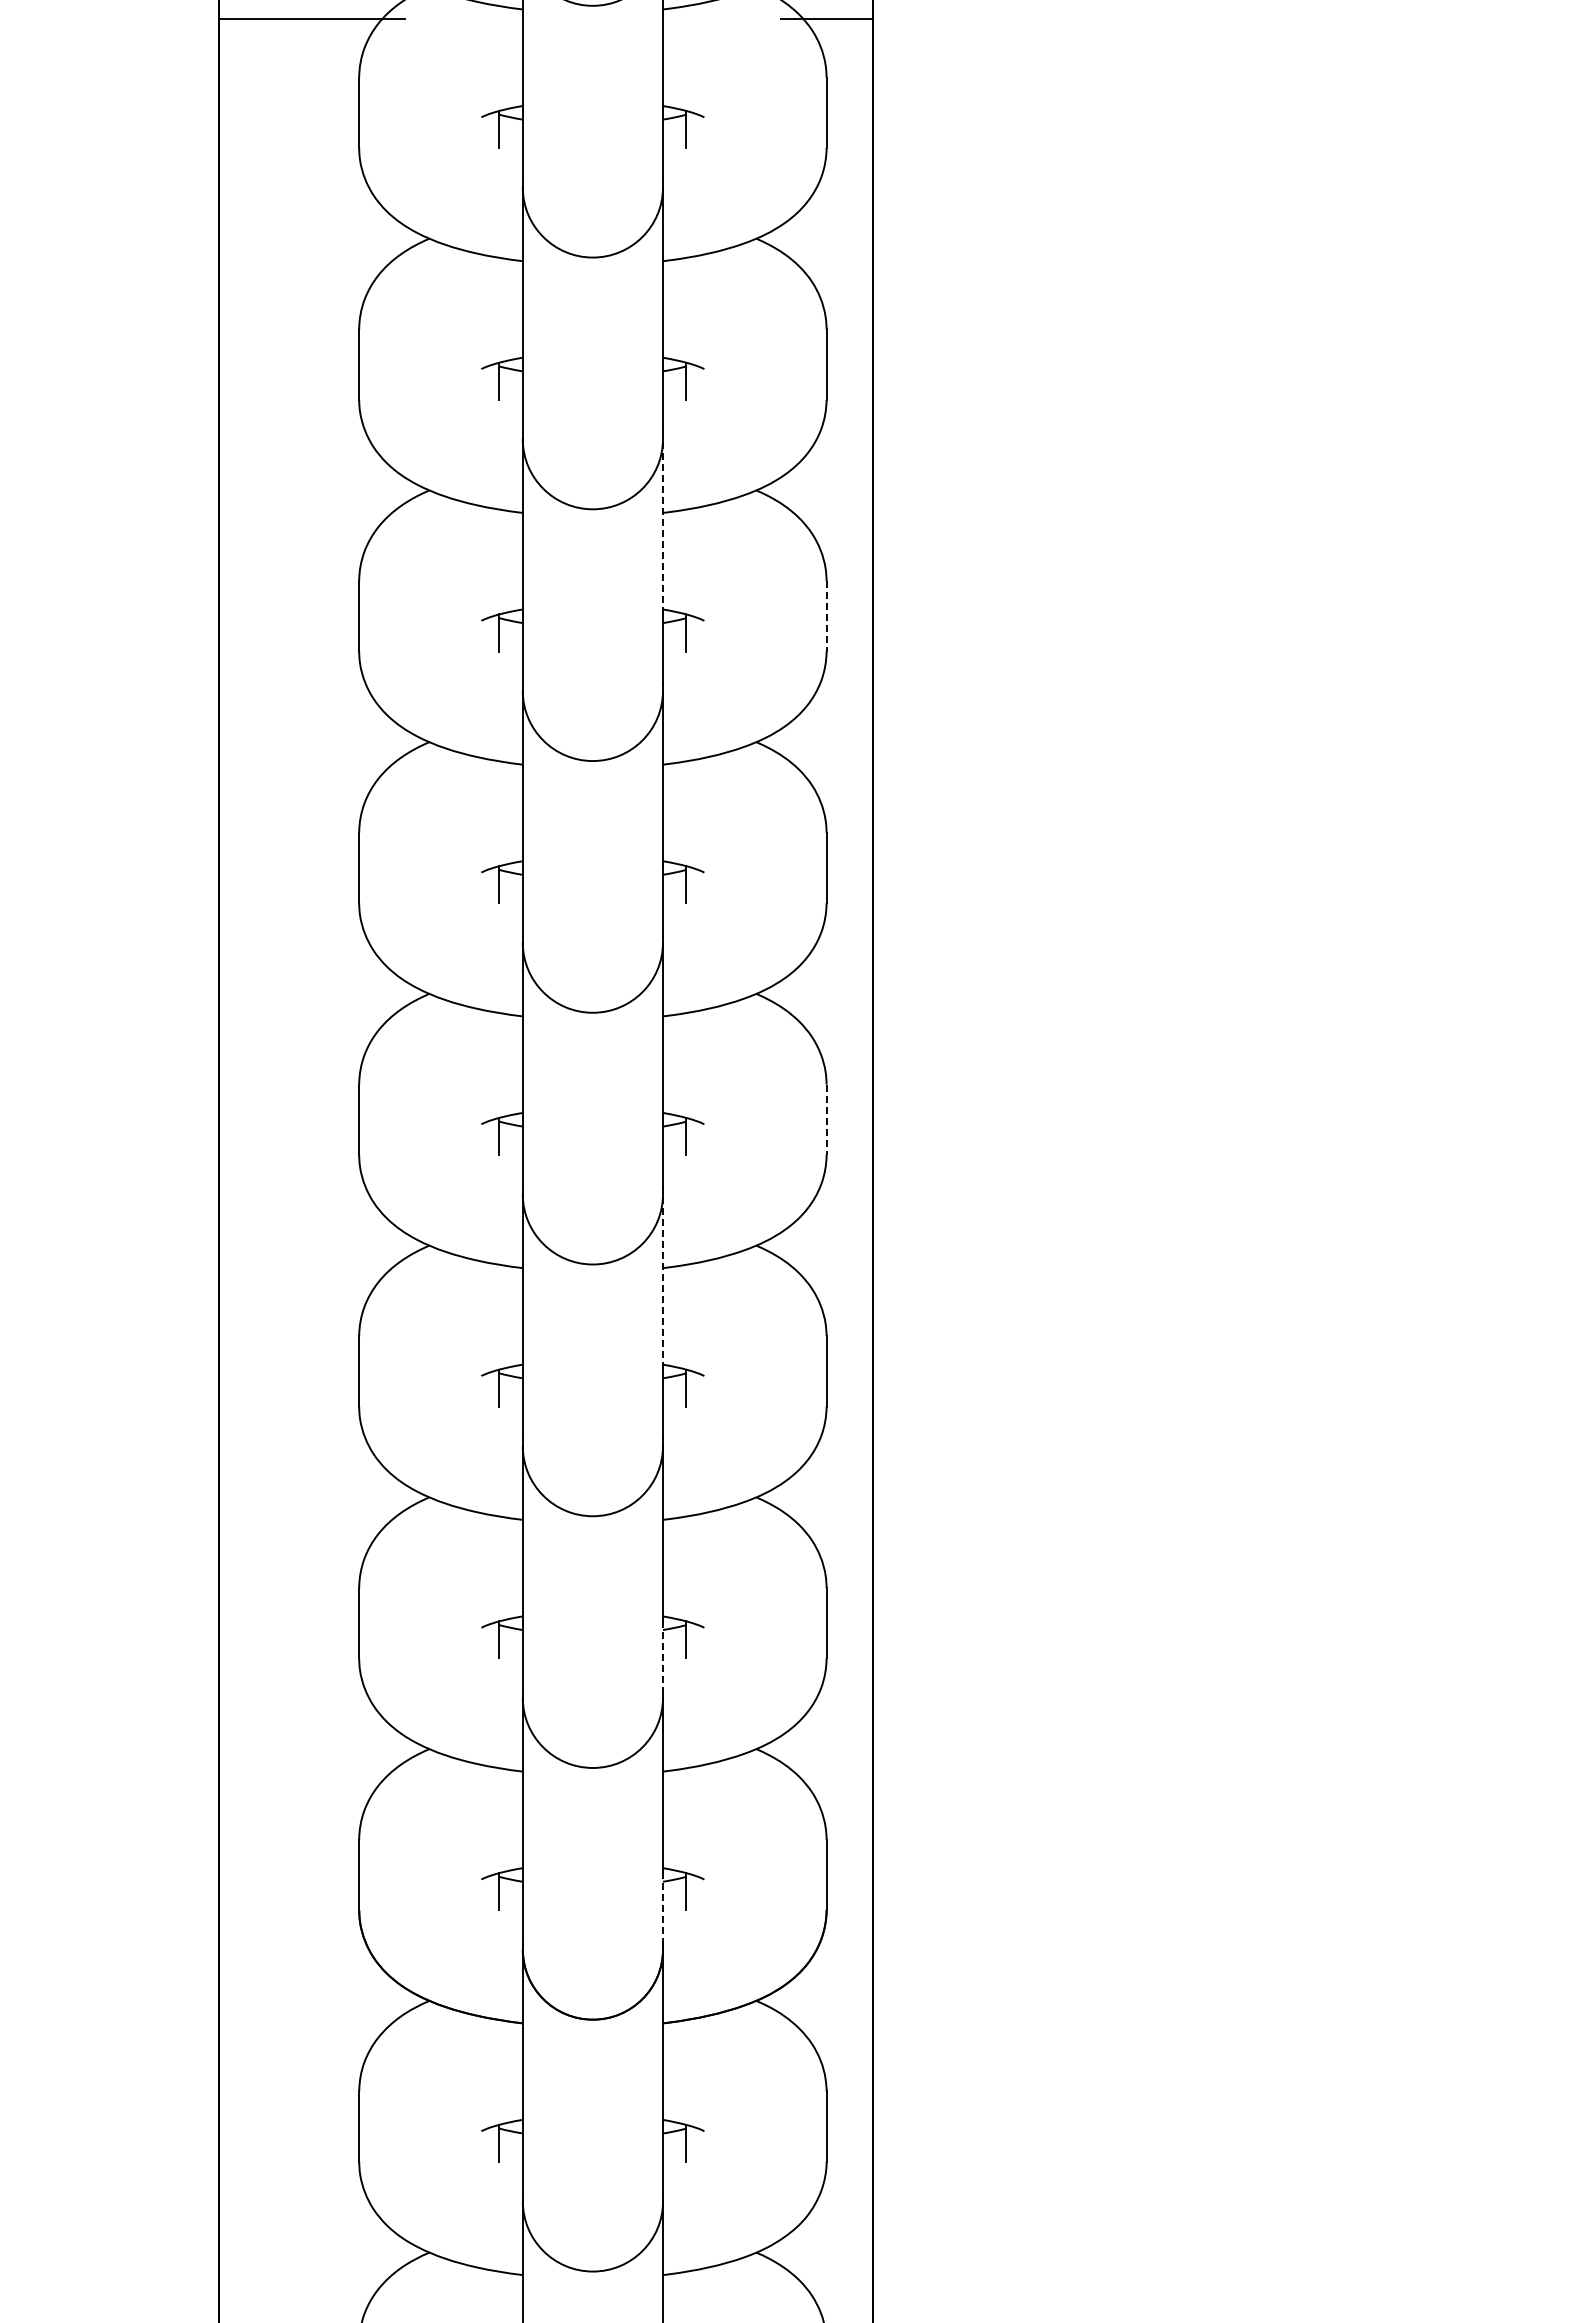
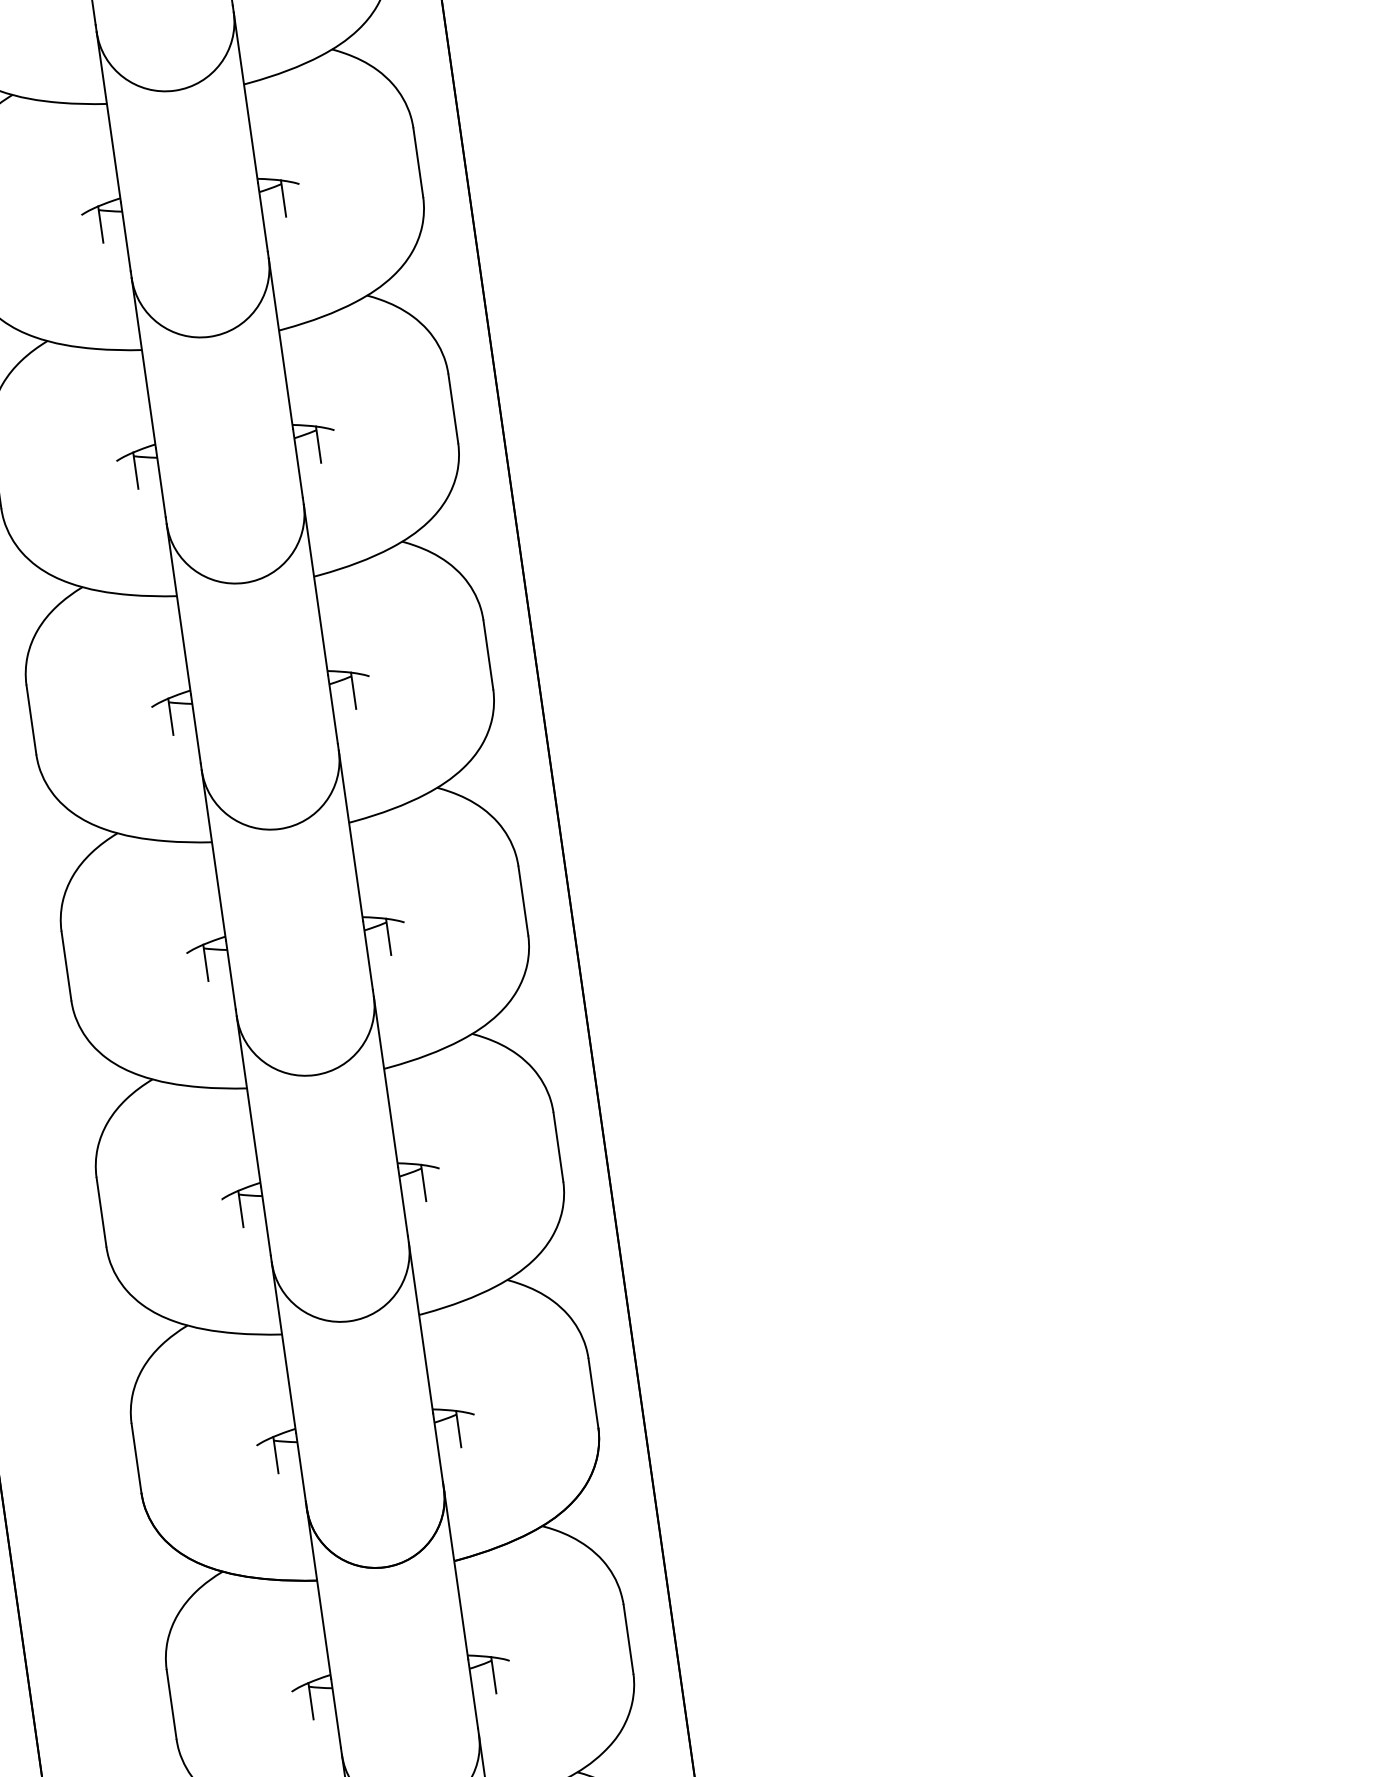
line: (662, 525) -> (245, 96), dashed -> solid
line: (826, 616) -> (418, 162), dashed -> solid
line: (826, 1120) -> (488, 655), dashed -> solid
line: (662, 1281) -> (350, 835), dashed -> solid
line: (662, 1656) -> (402, 1202), dashed -> solid
line: (662, 1907) -> (437, 1447), dashed -> solid

